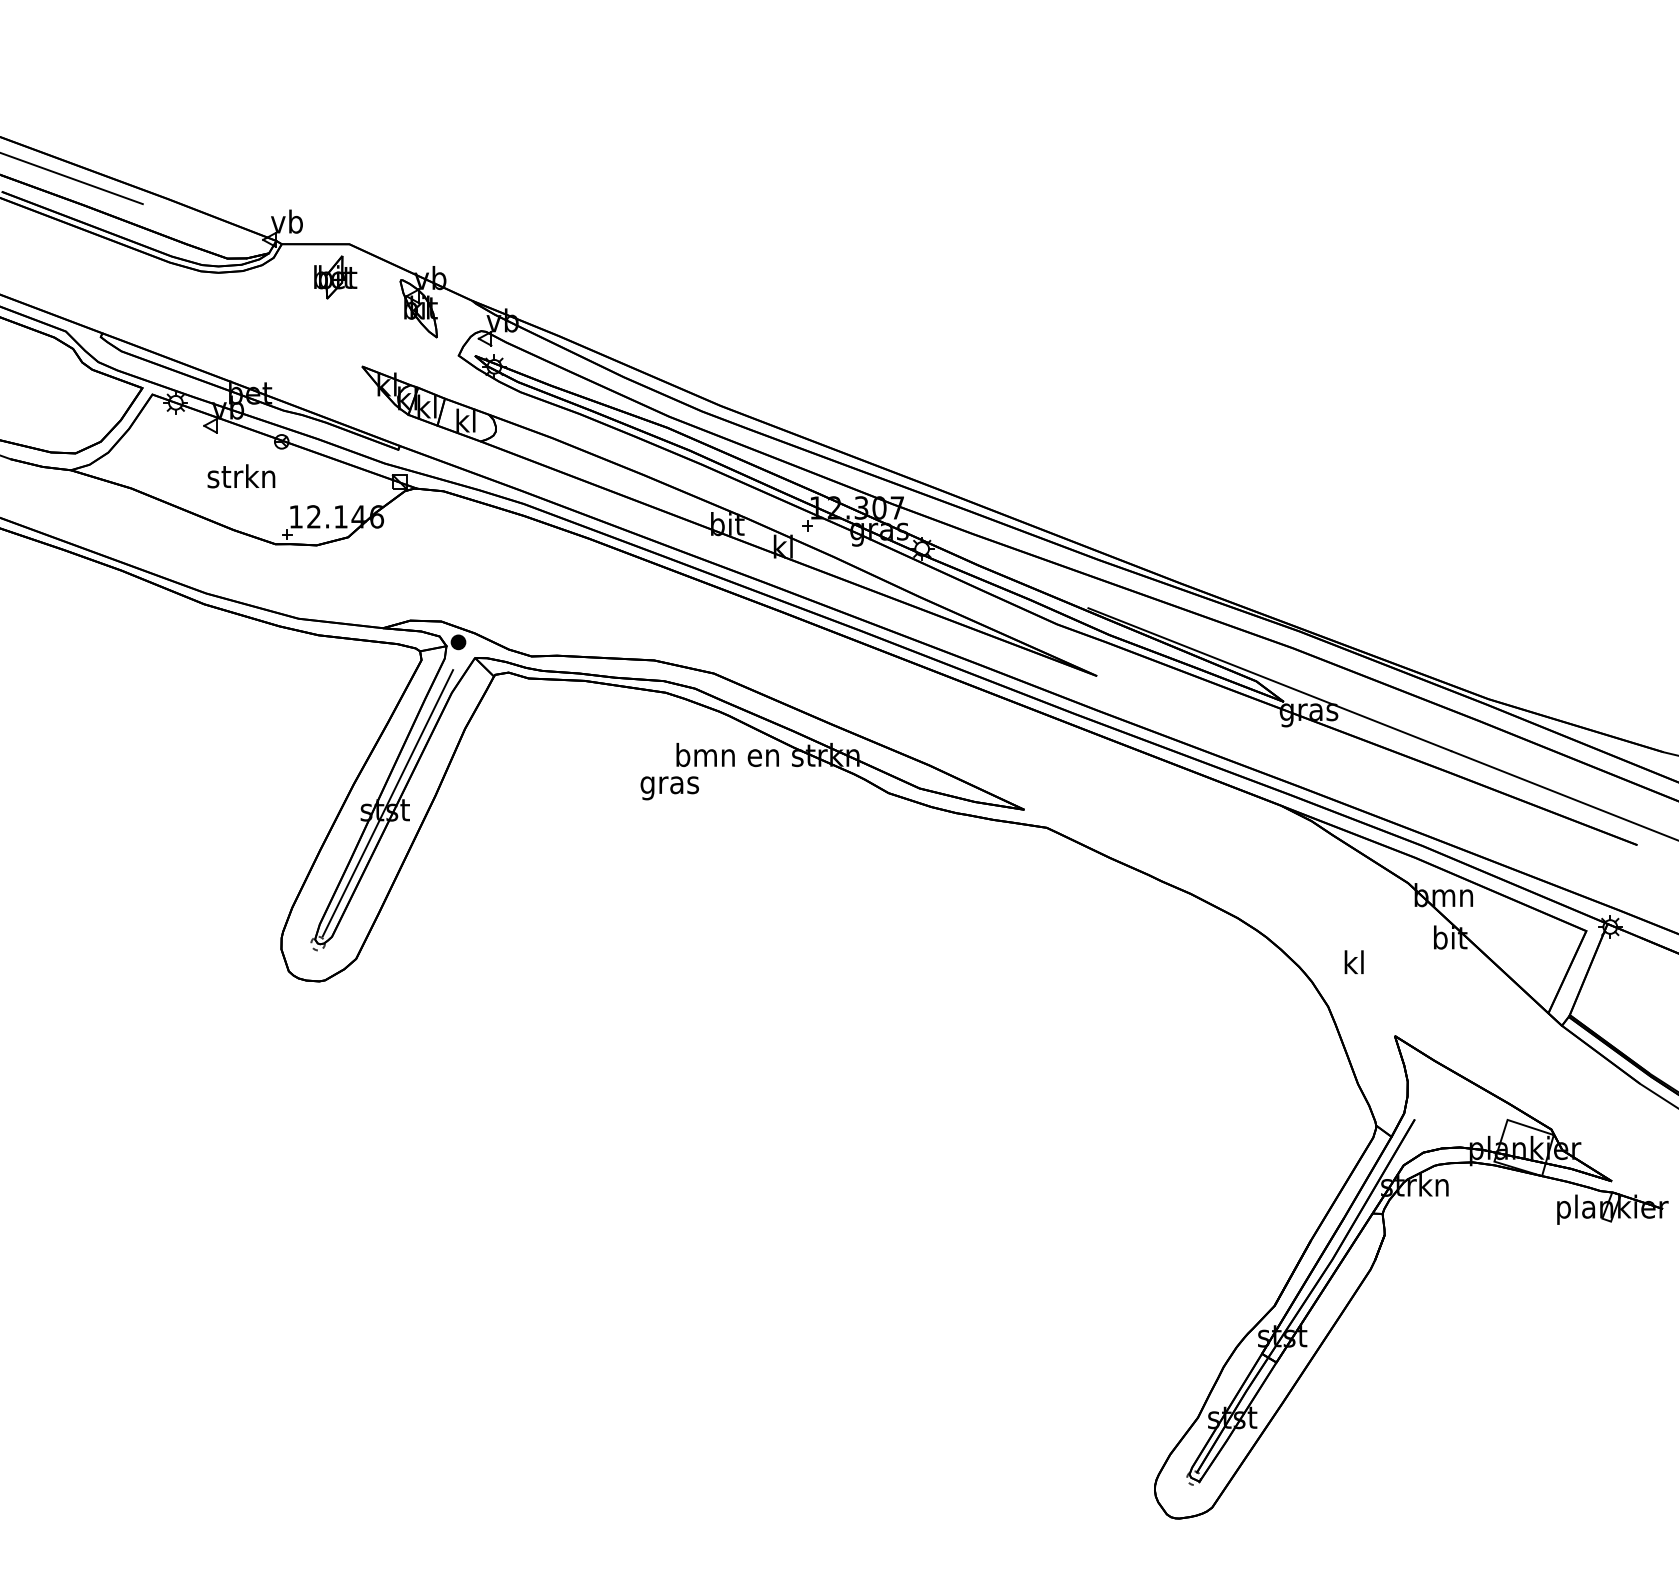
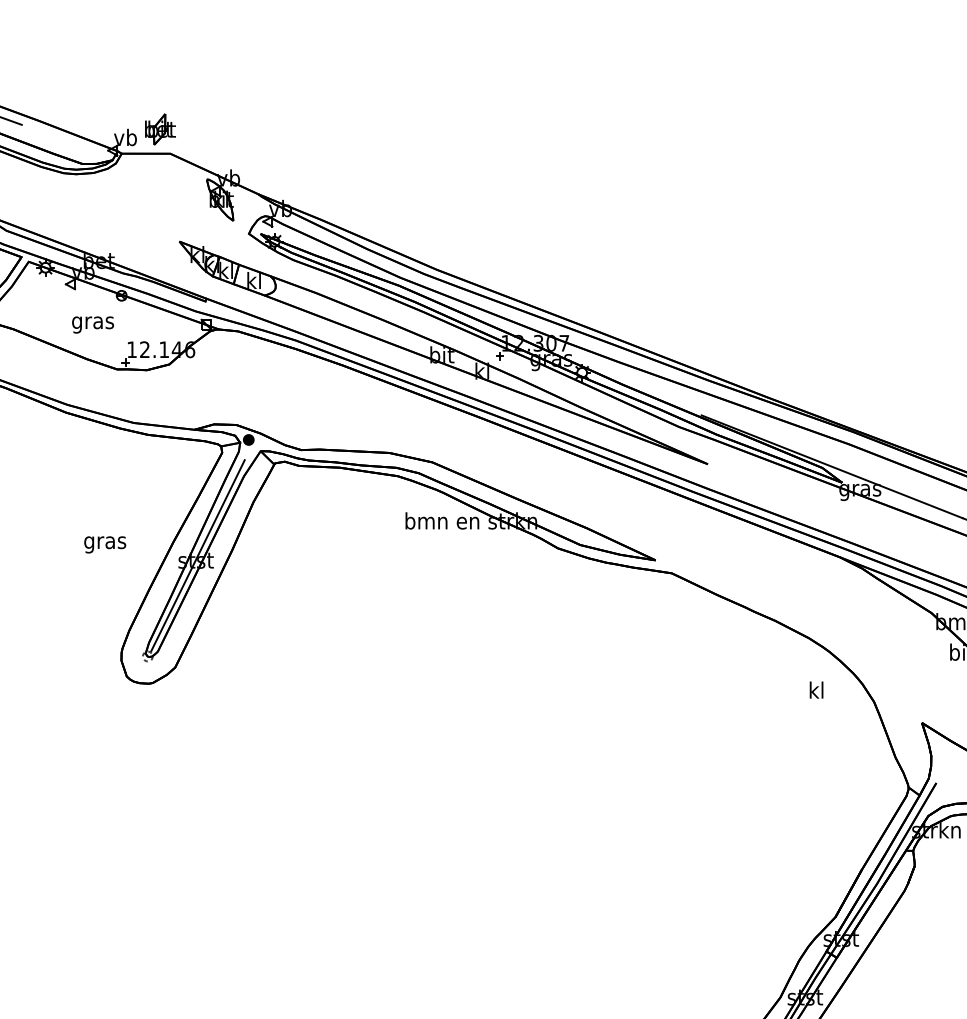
part: (335, 277) -> (160, 129), moved
text: (241, 479) -> (92, 322), strkn -> gras
text: (669, 788) -> (104, 545), moved
text: (1353, 961) -> (816, 689), moved

